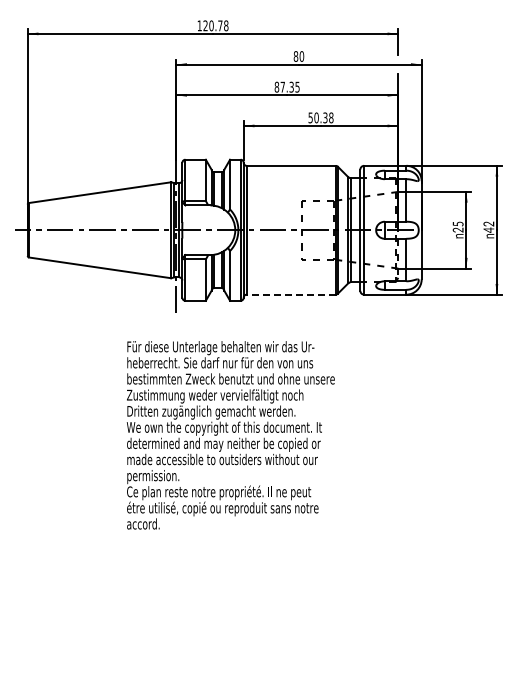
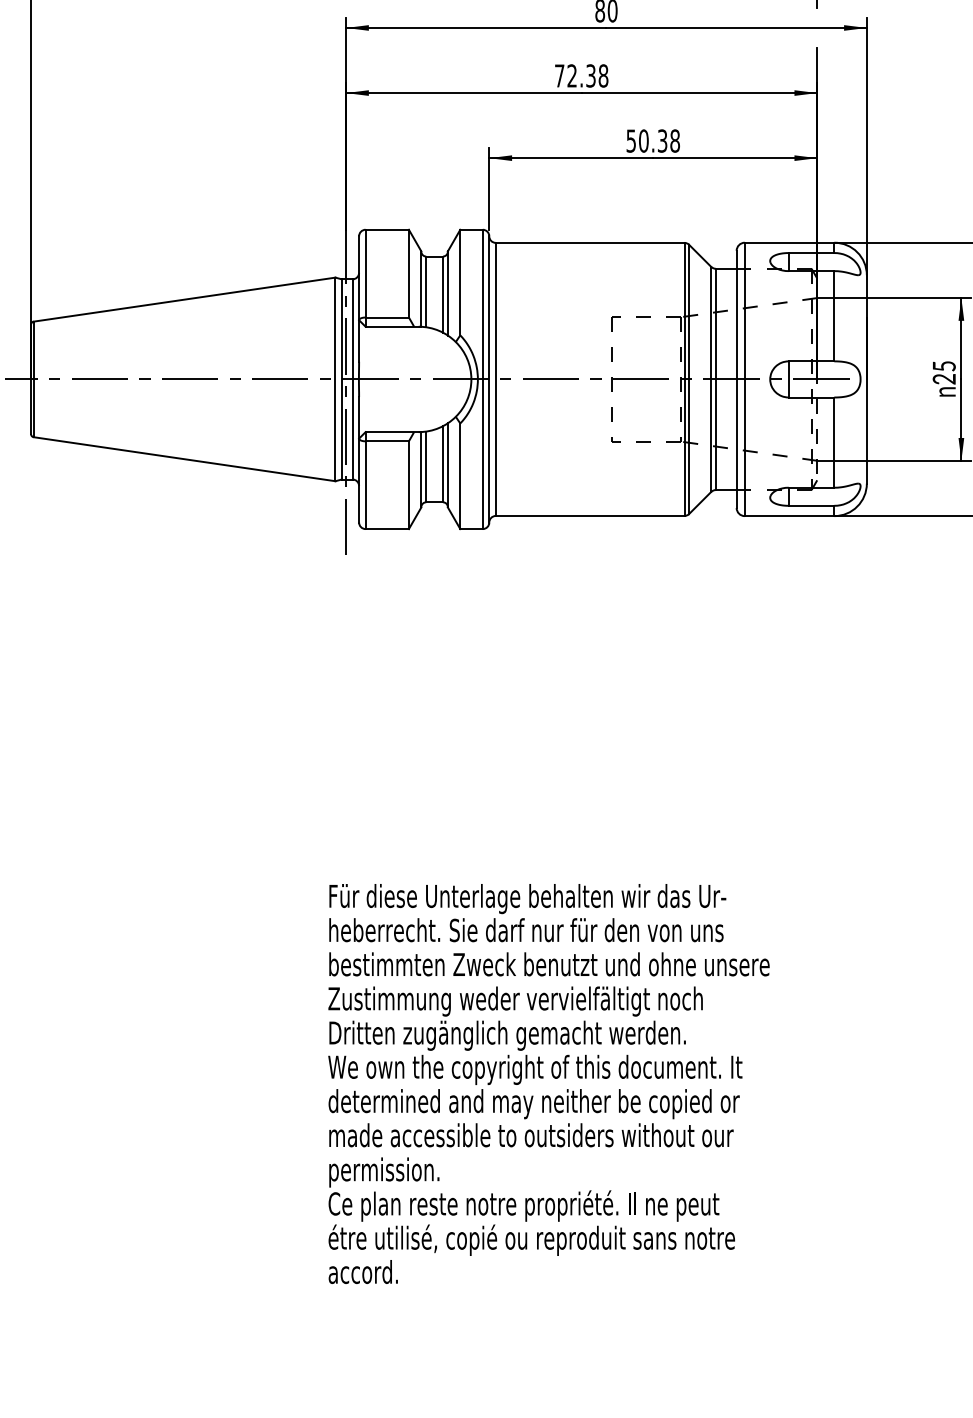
text: (286, 86) -> (580, 74), 87.35 -> 72.38
line: (290, 294) -> (588, 515), dashed -> solid
text: (230, 435) -> (548, 1084), moved

